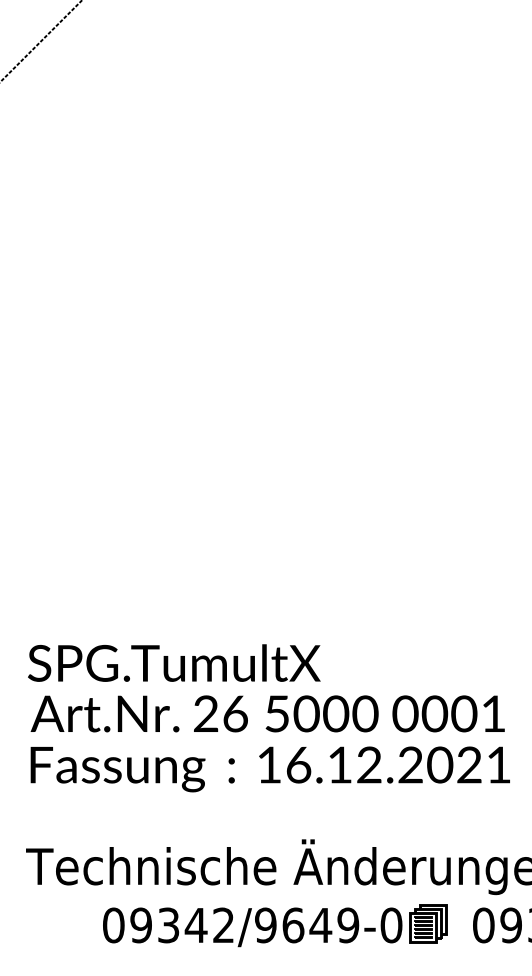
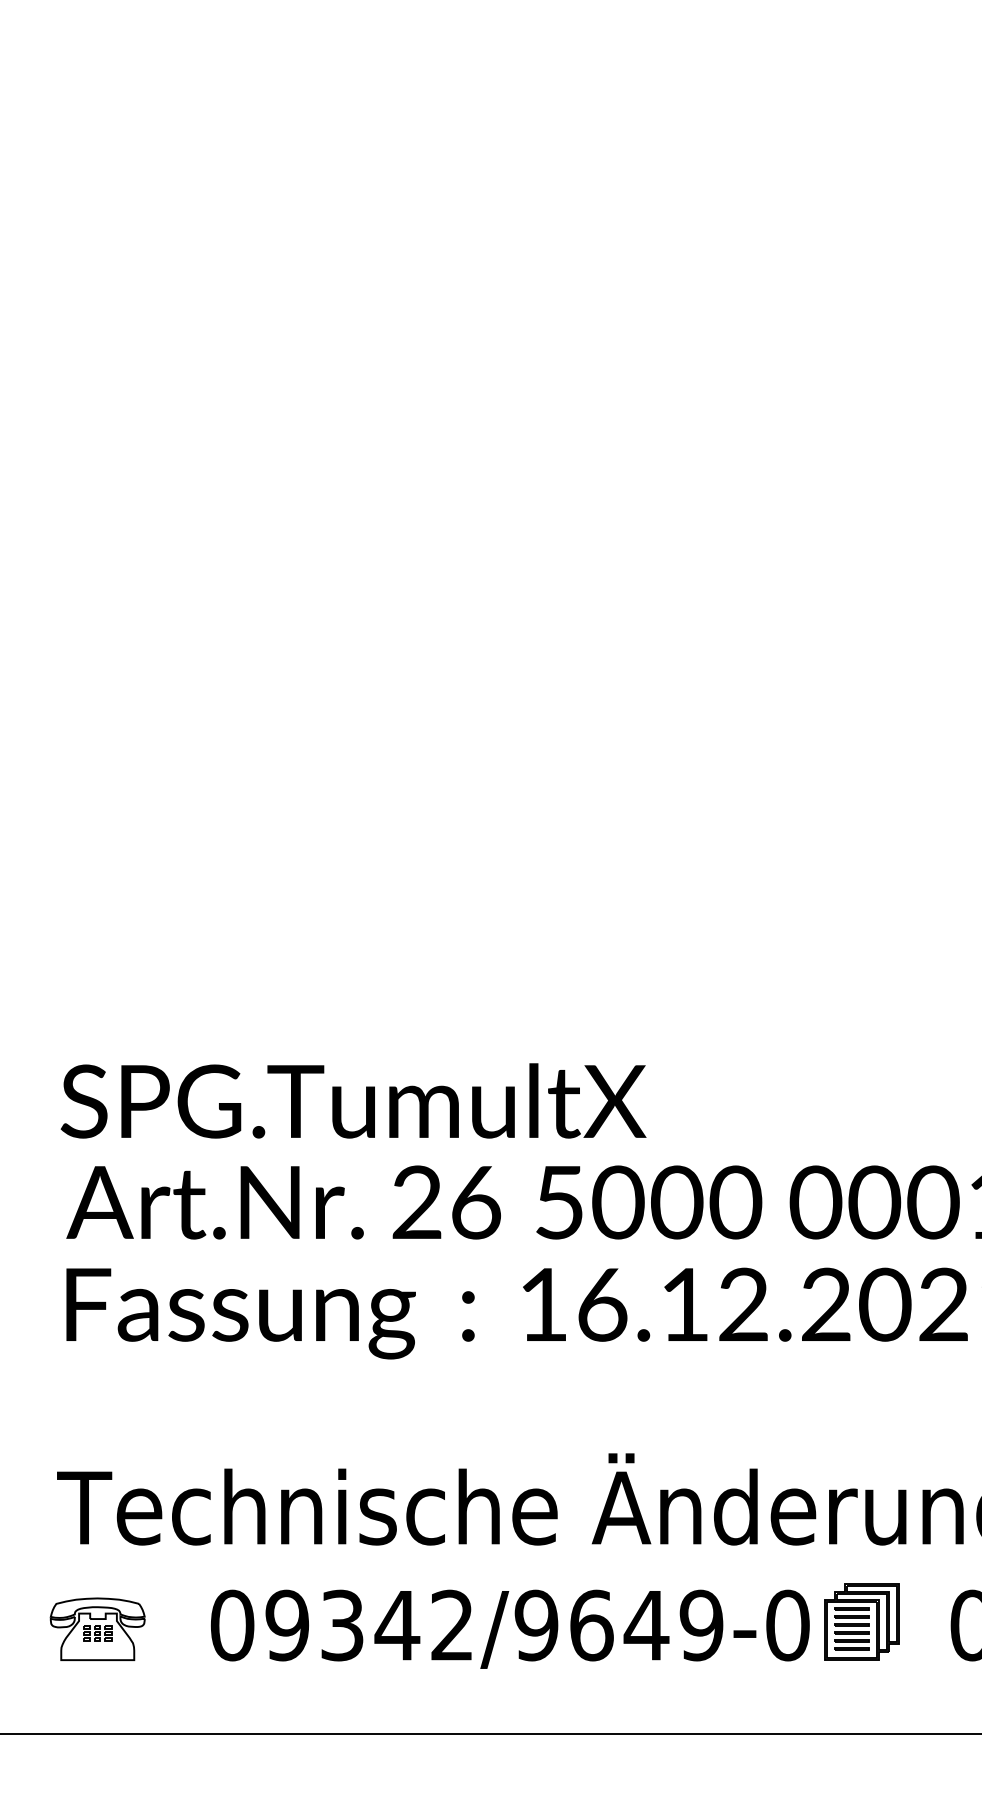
part: (45, 927) -> (96, 1629), added

